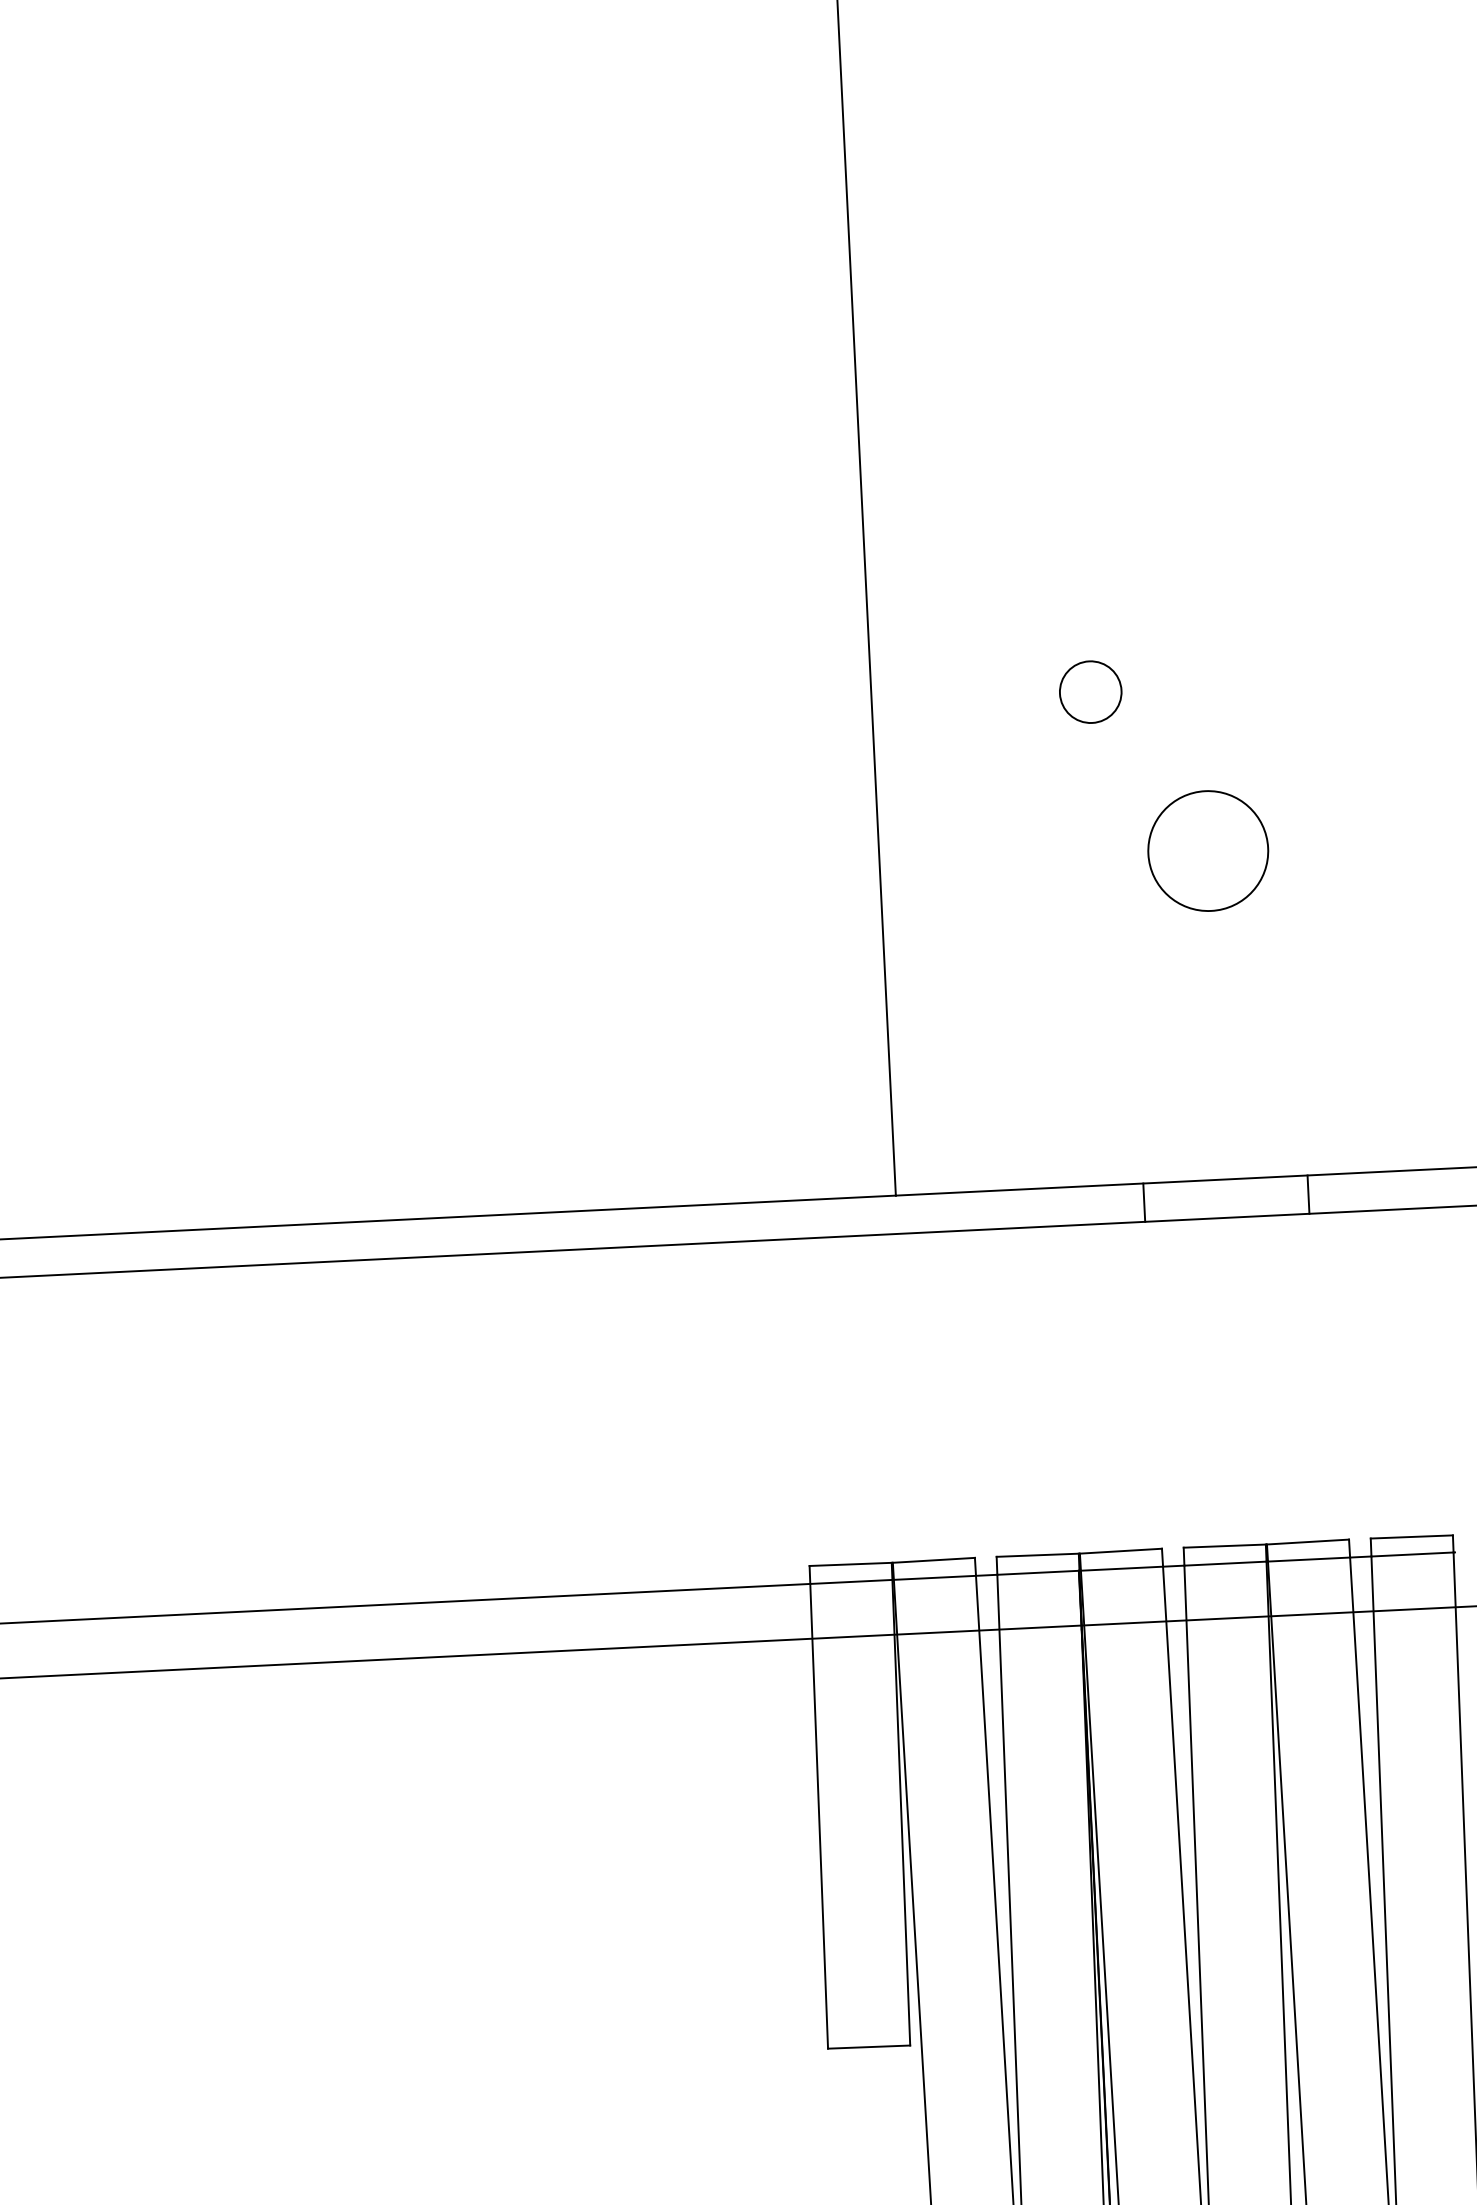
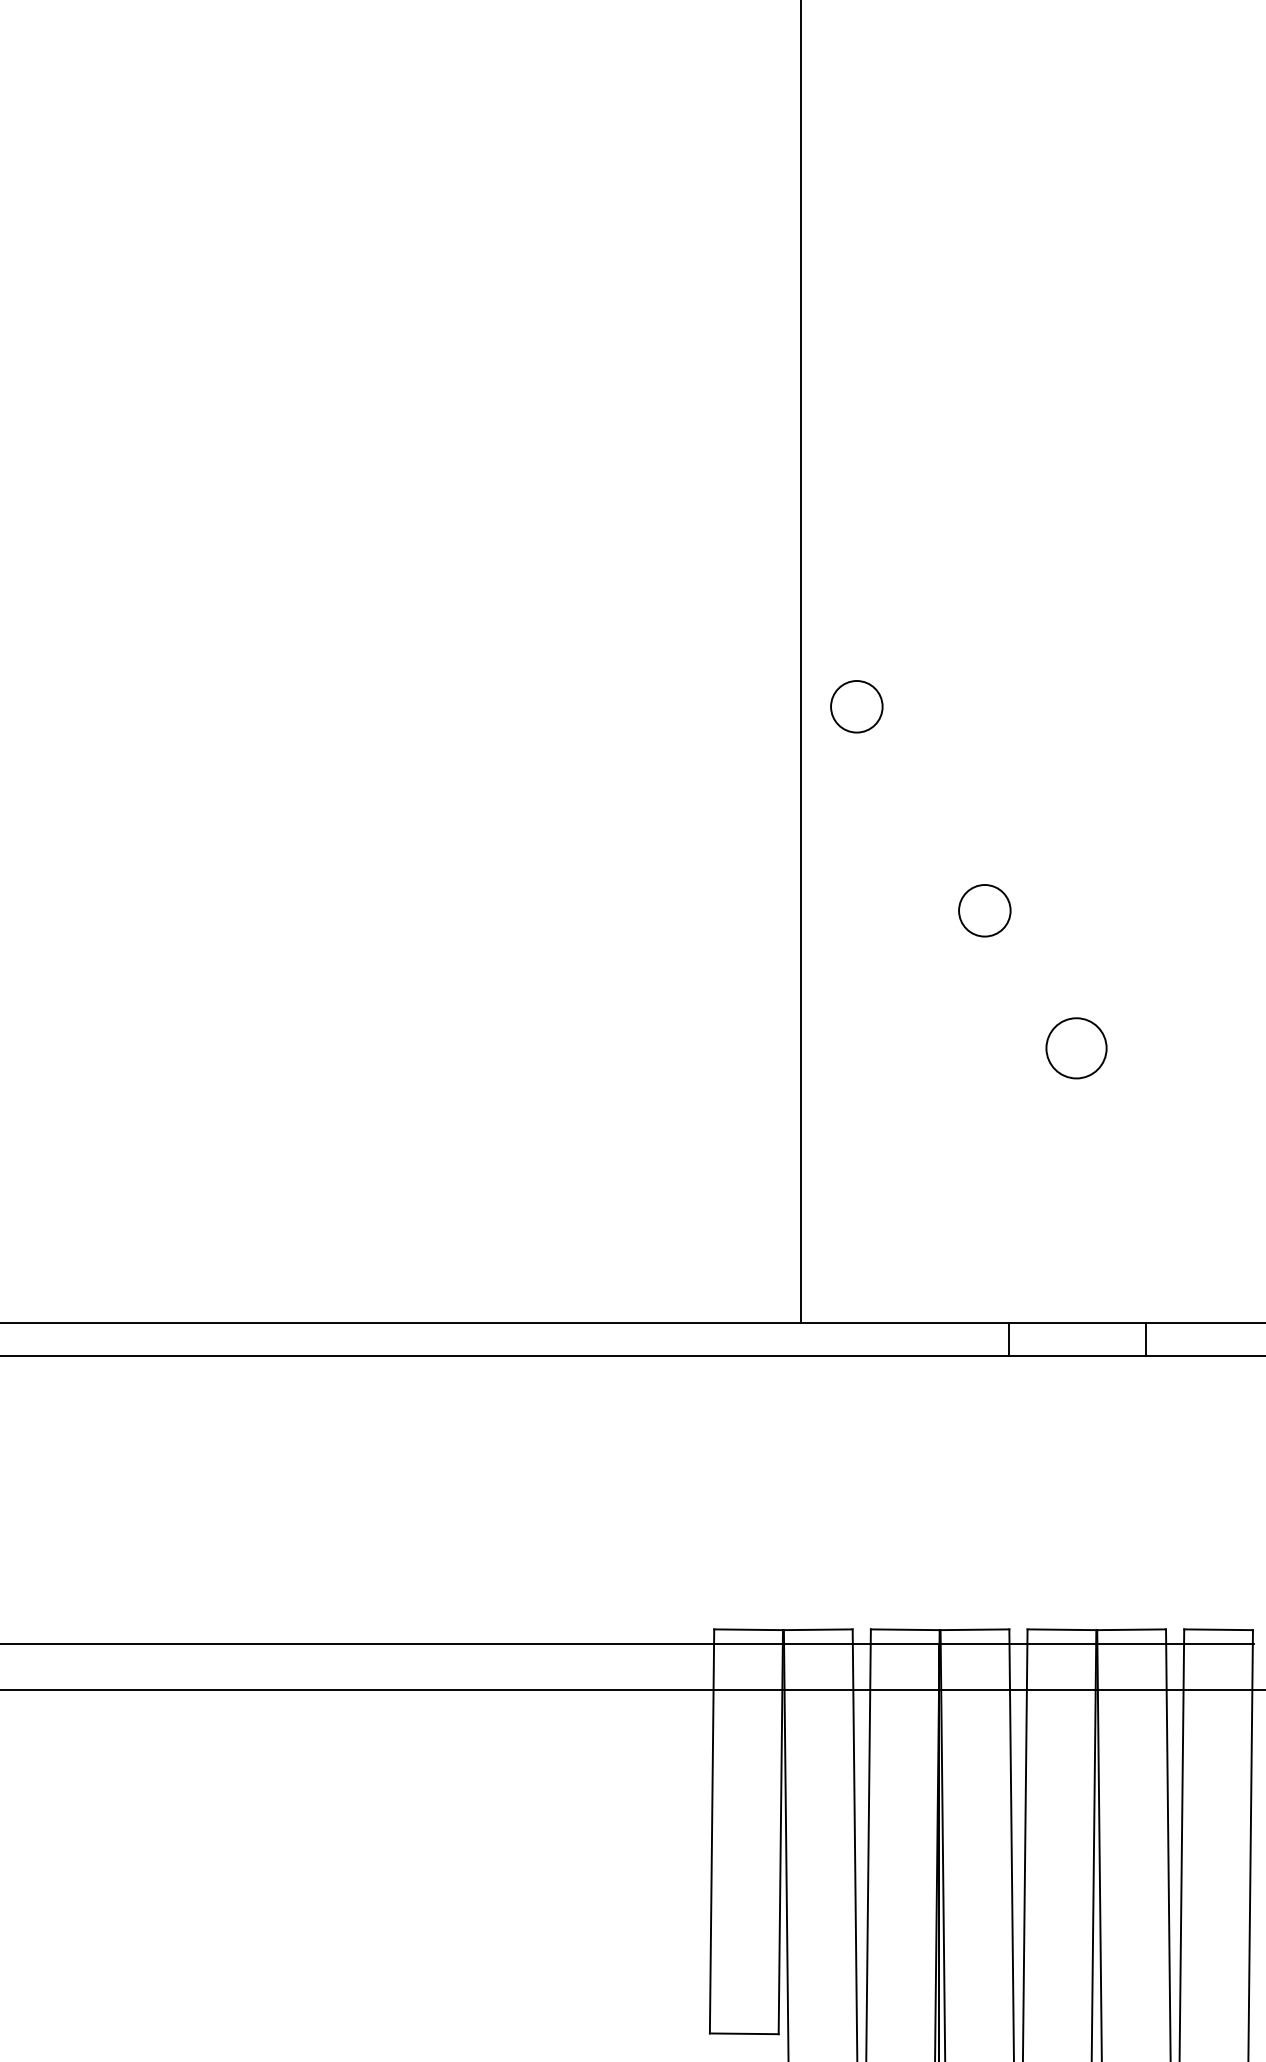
circle: (925, 455) -> (856, 706), added
circle: (1208, 851) -> (1076, 1048), size x0.6

